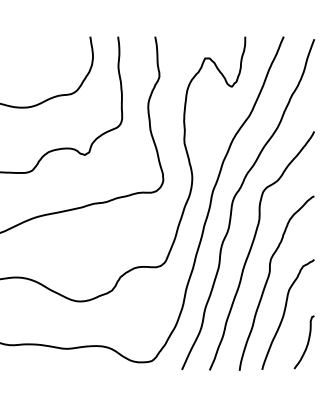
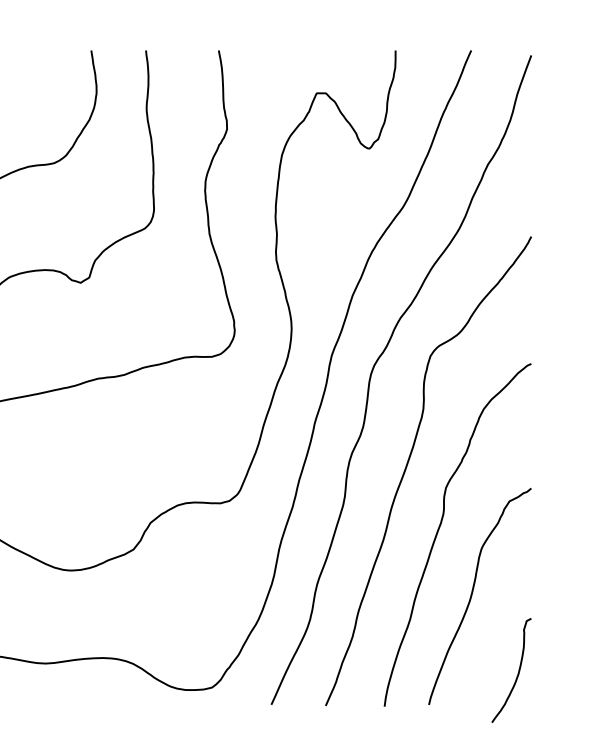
curve: (306, 344) -> (515, 674), moved

